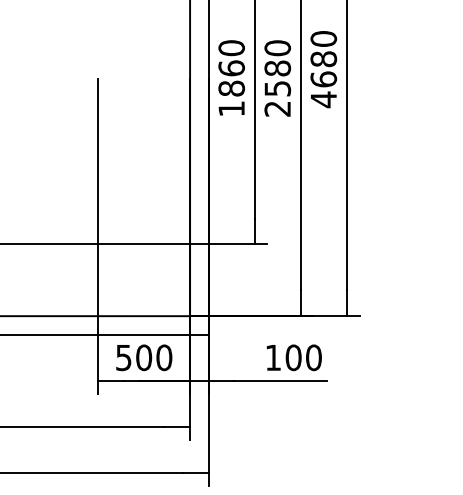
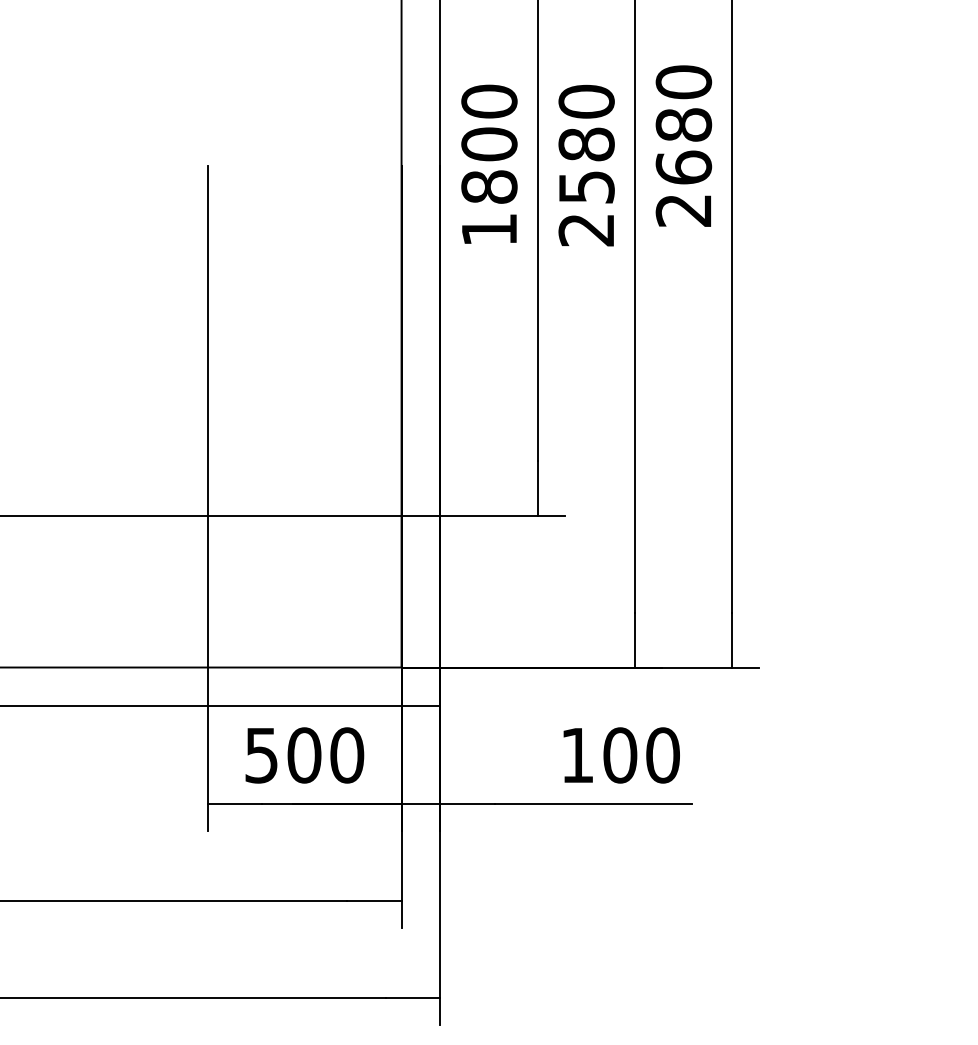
text: (231, 68) -> (489, 144), 1860 -> 1800
text: (323, 99) -> (683, 209), 4680 -> 2680

